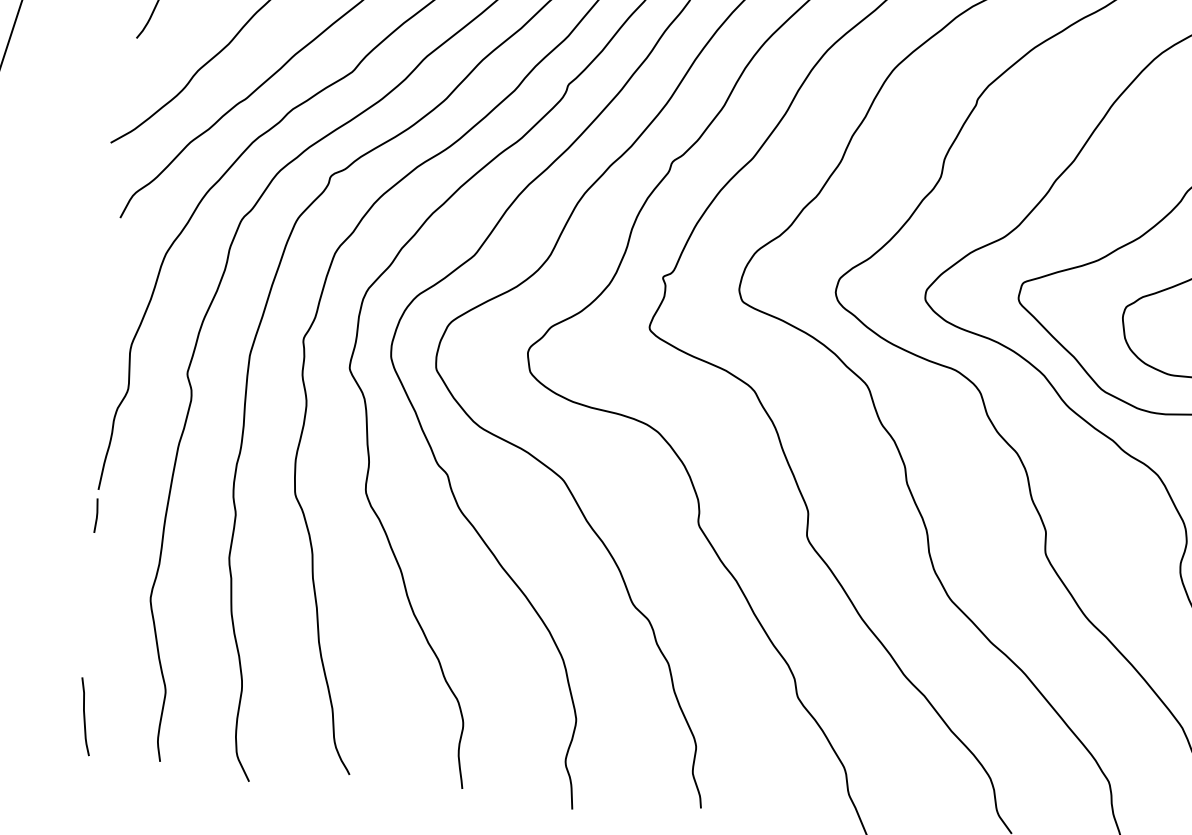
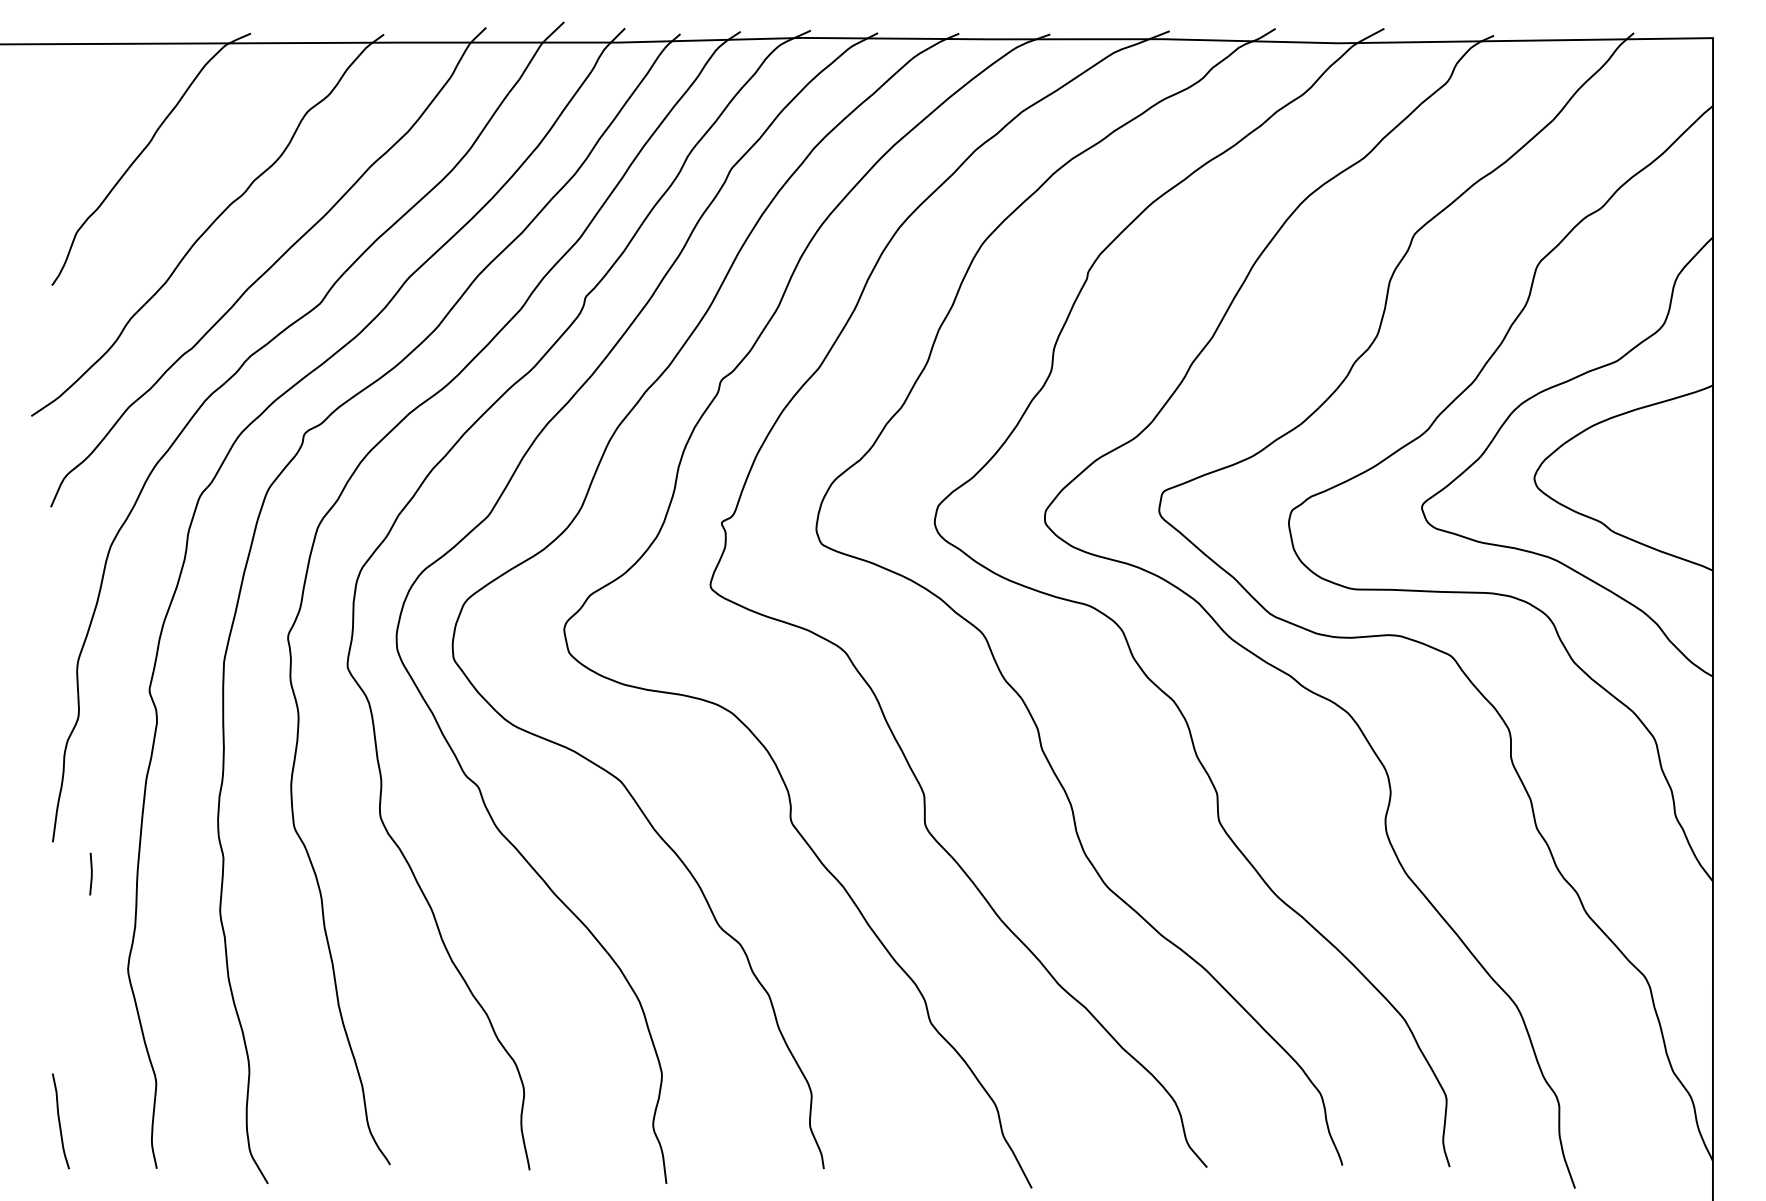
line: (96, 515) -> (90, 873), moved

